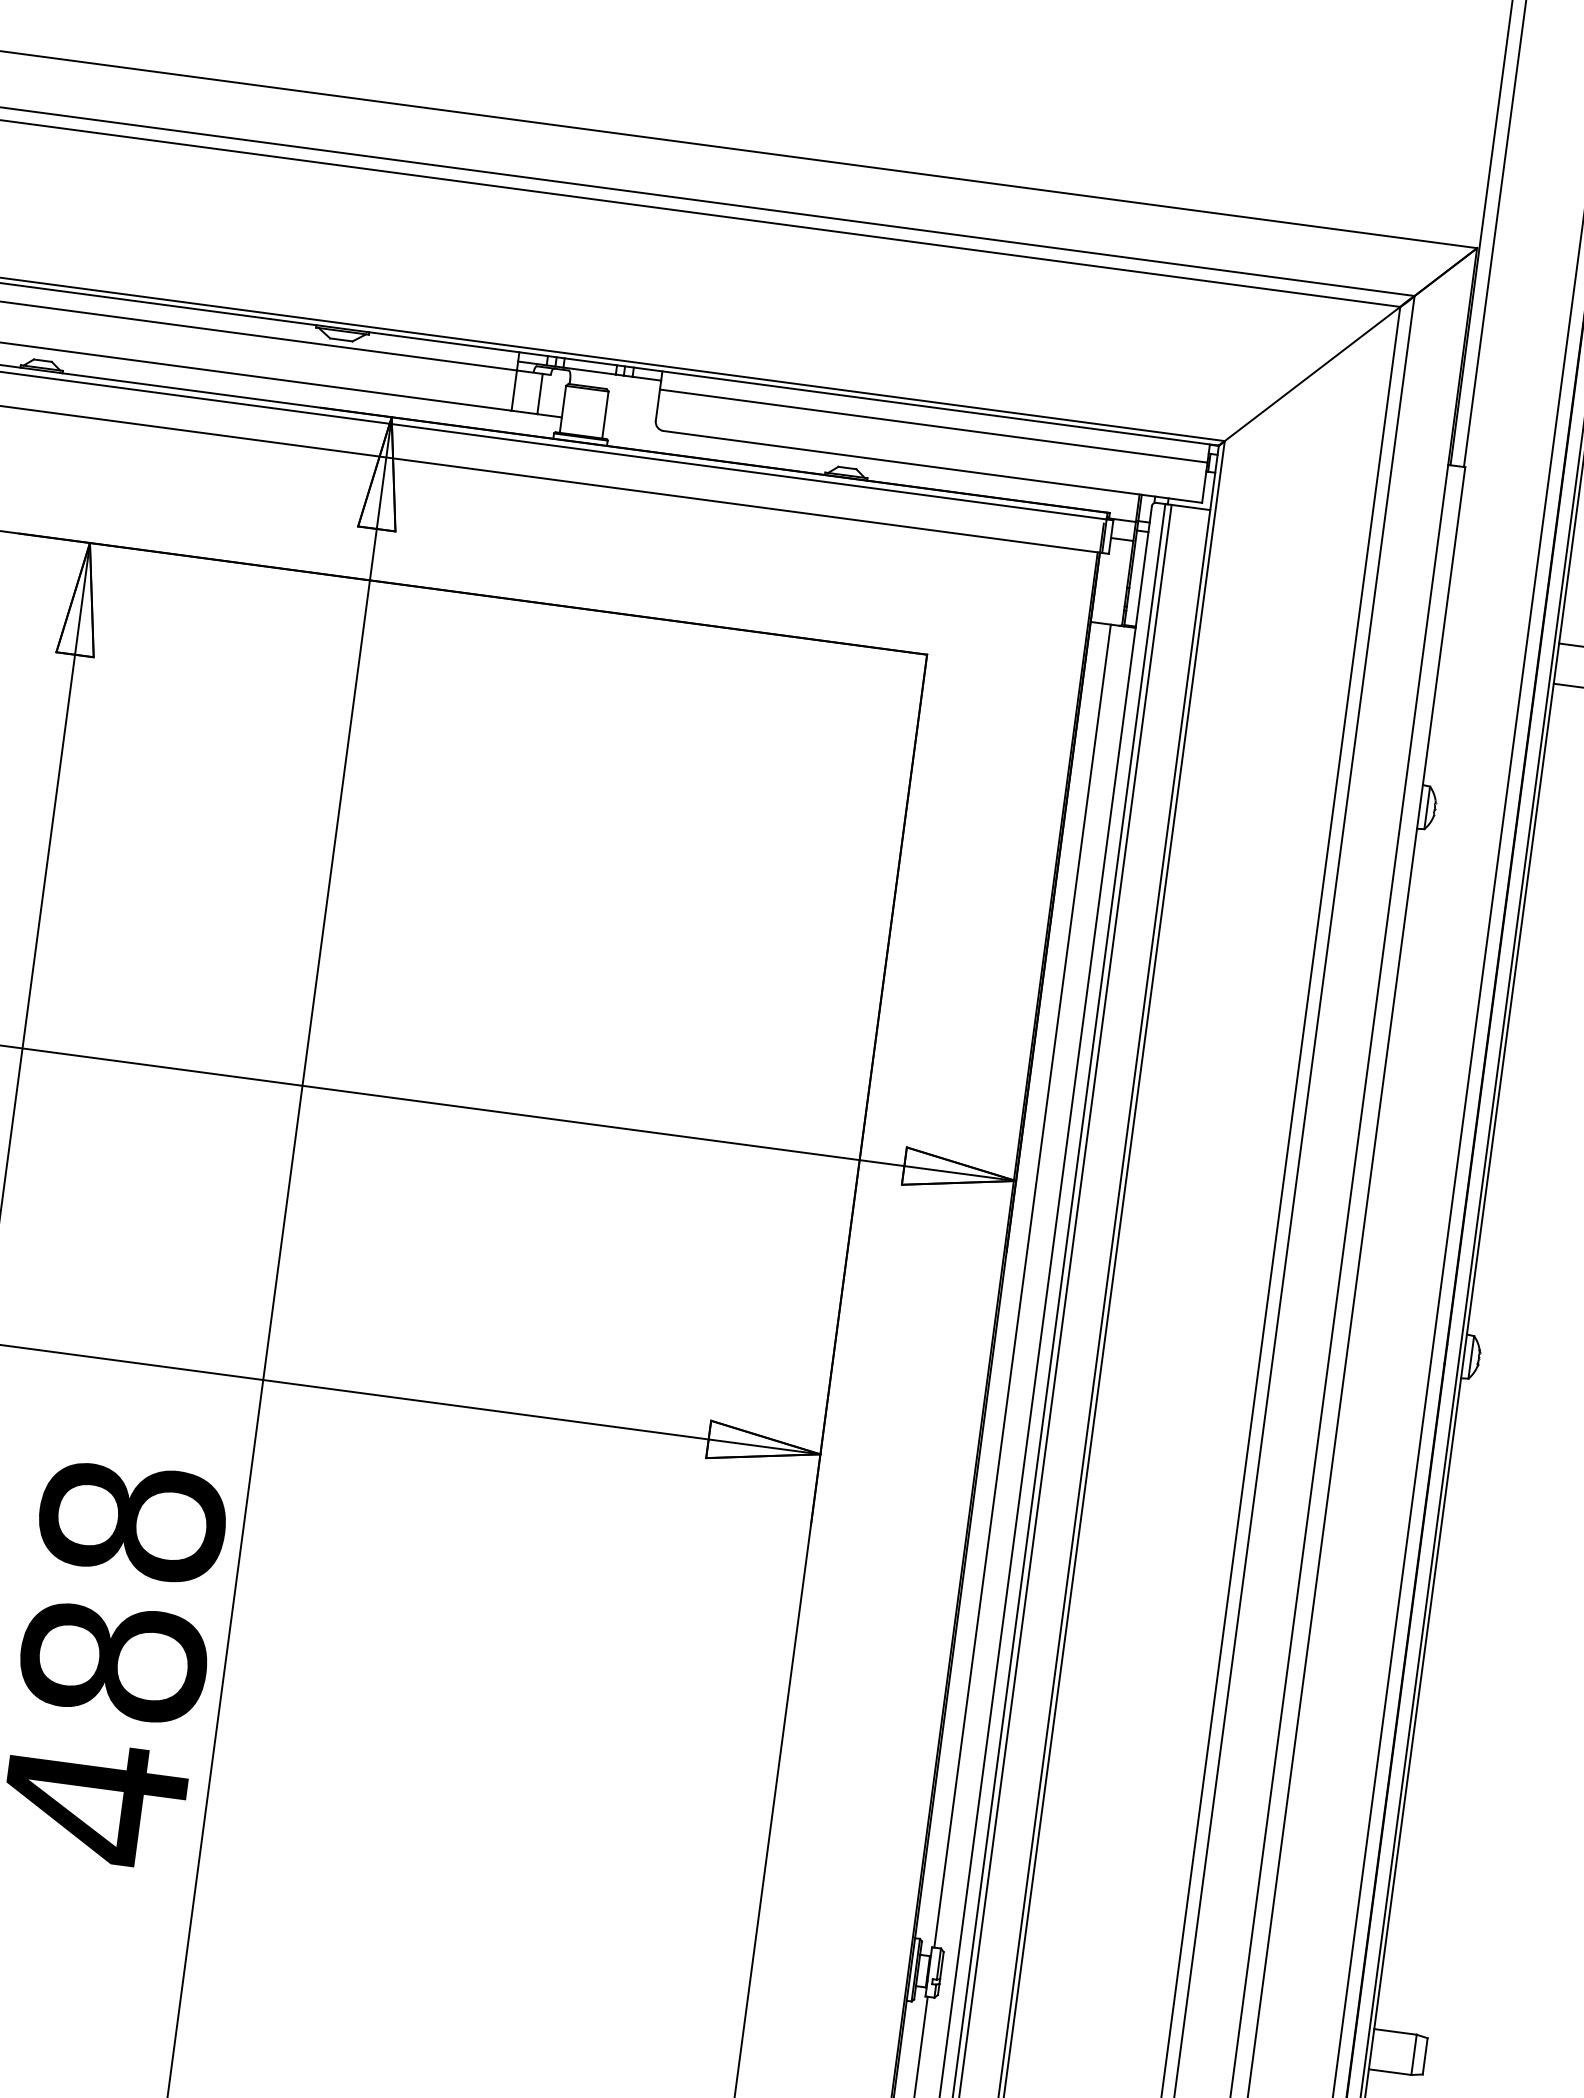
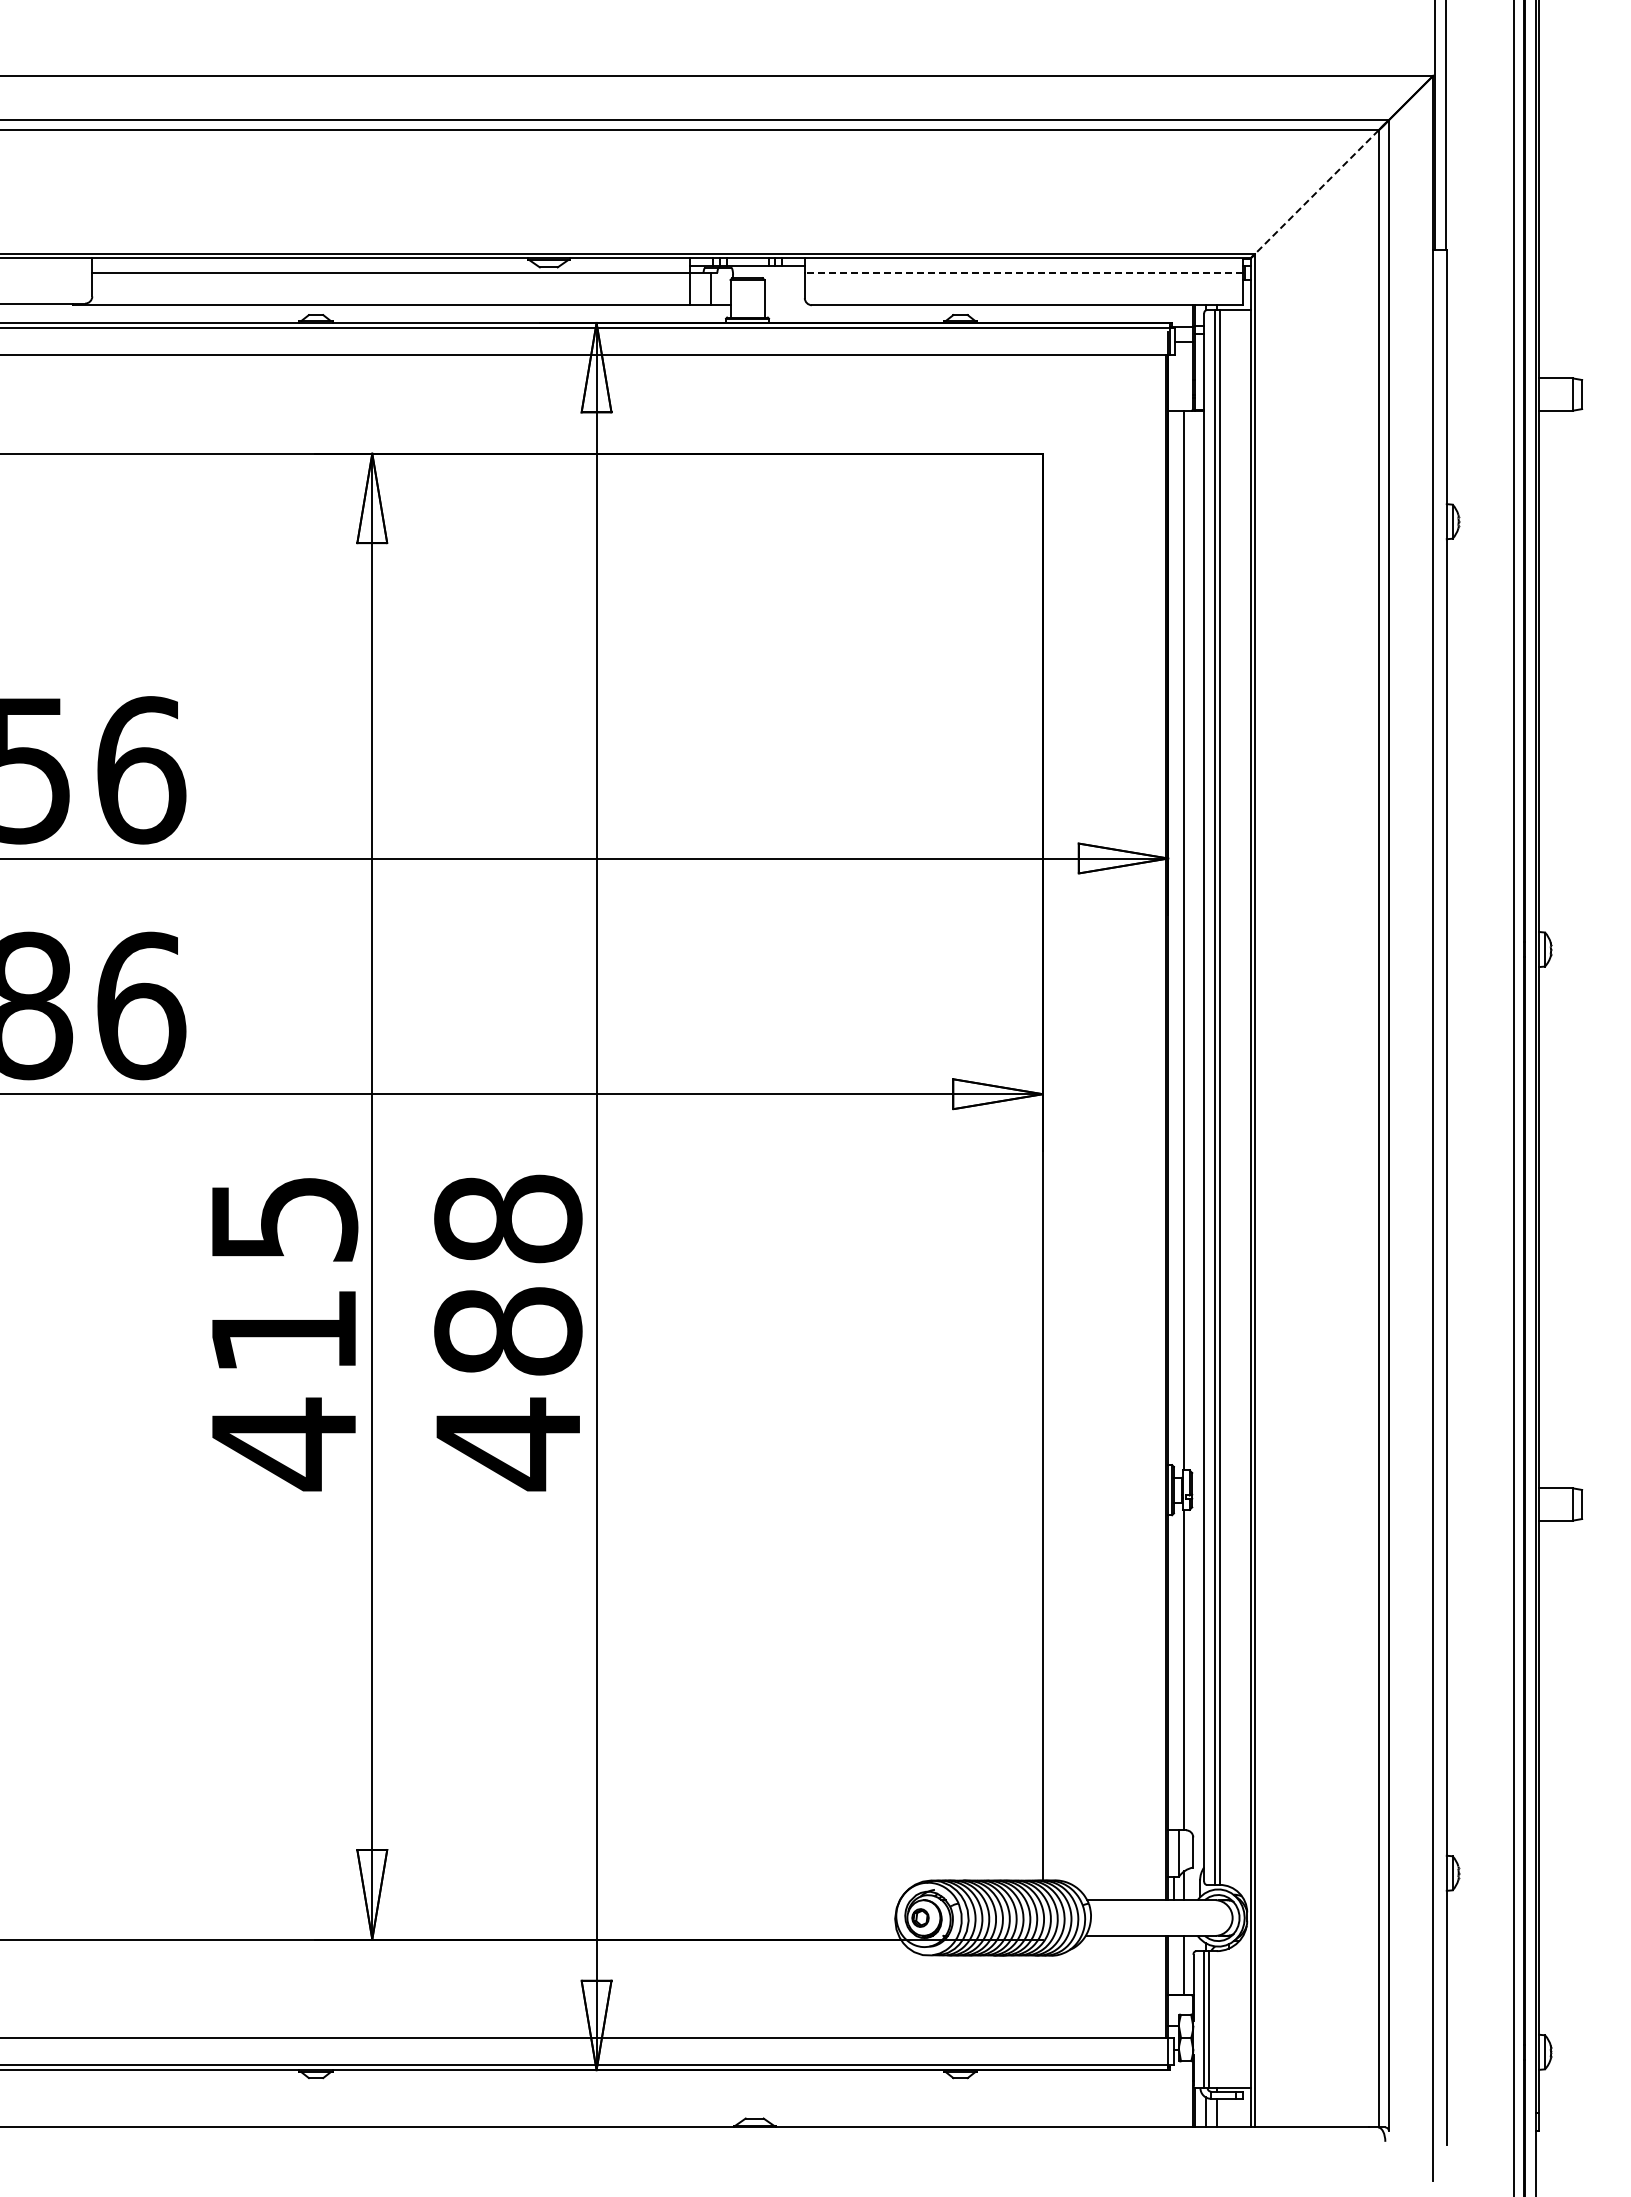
line: (1312, 374) -> (1316, 192), solid -> dashed
line: (932, 426) -> (1023, 273), solid -> dashed

